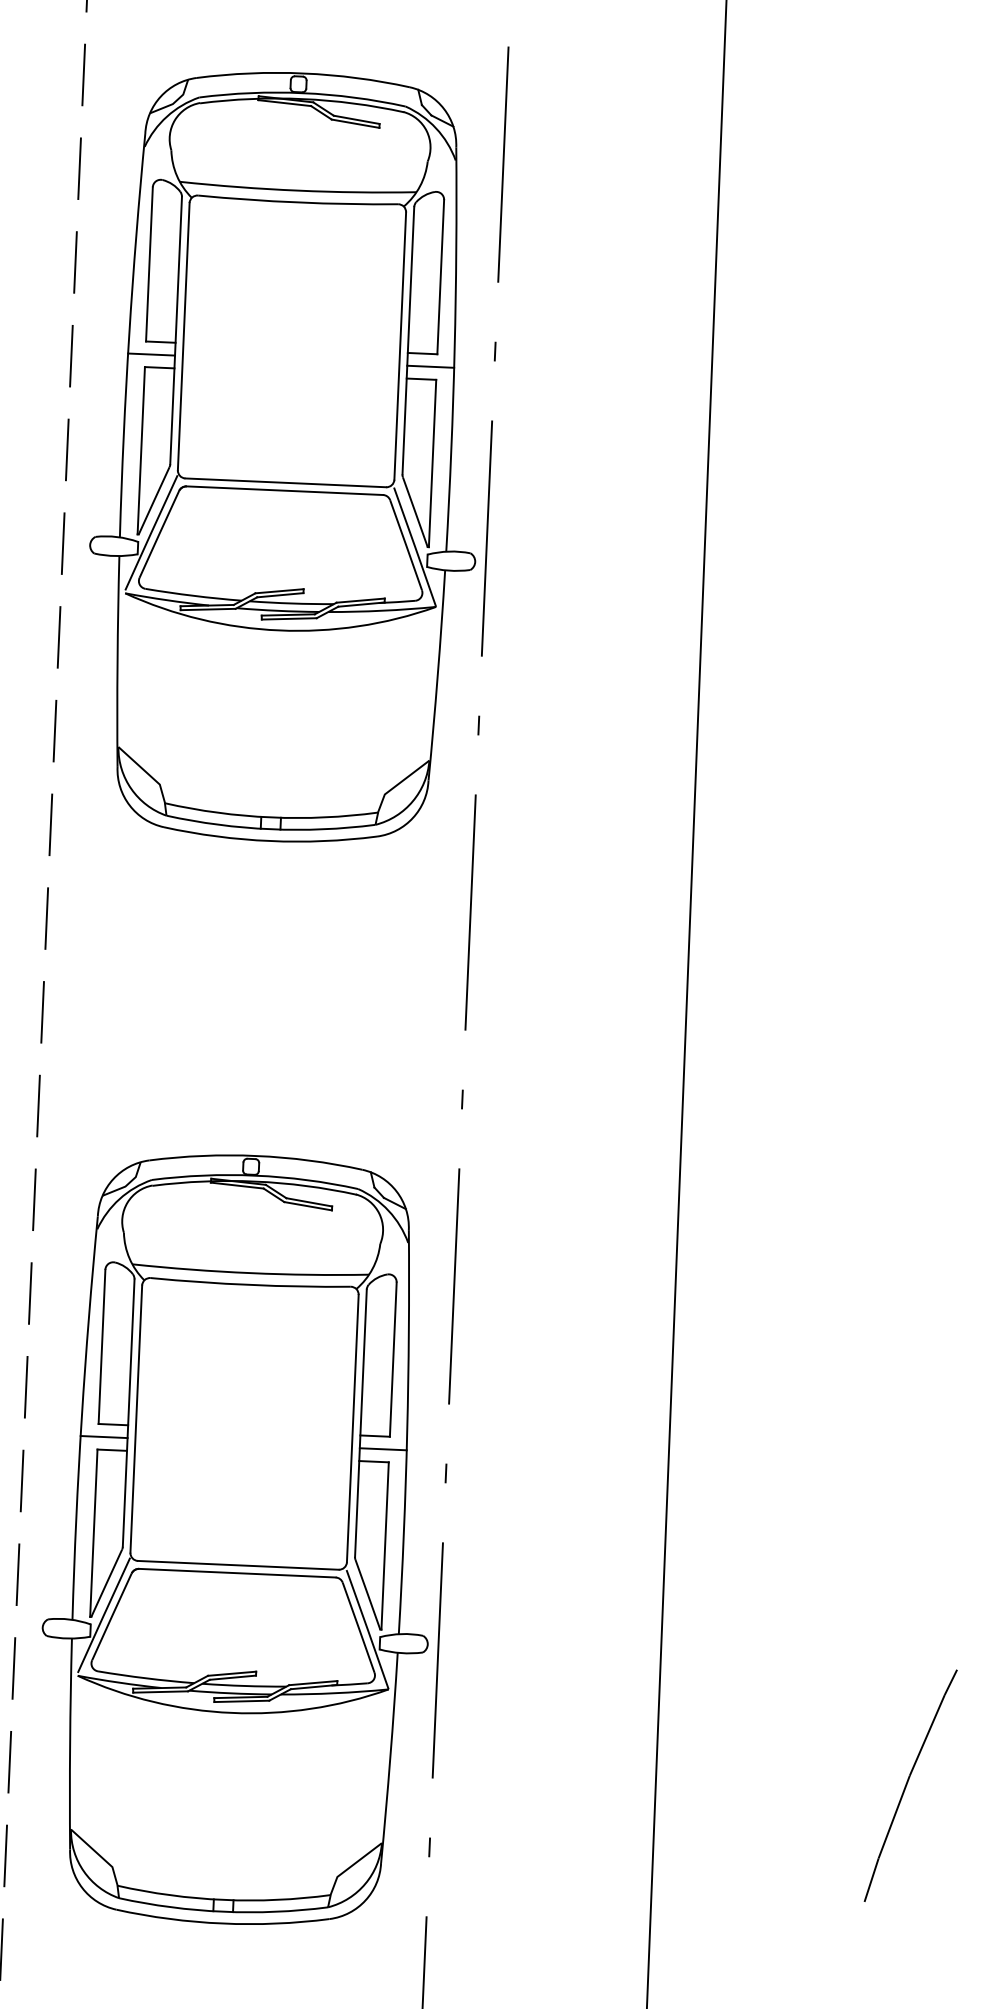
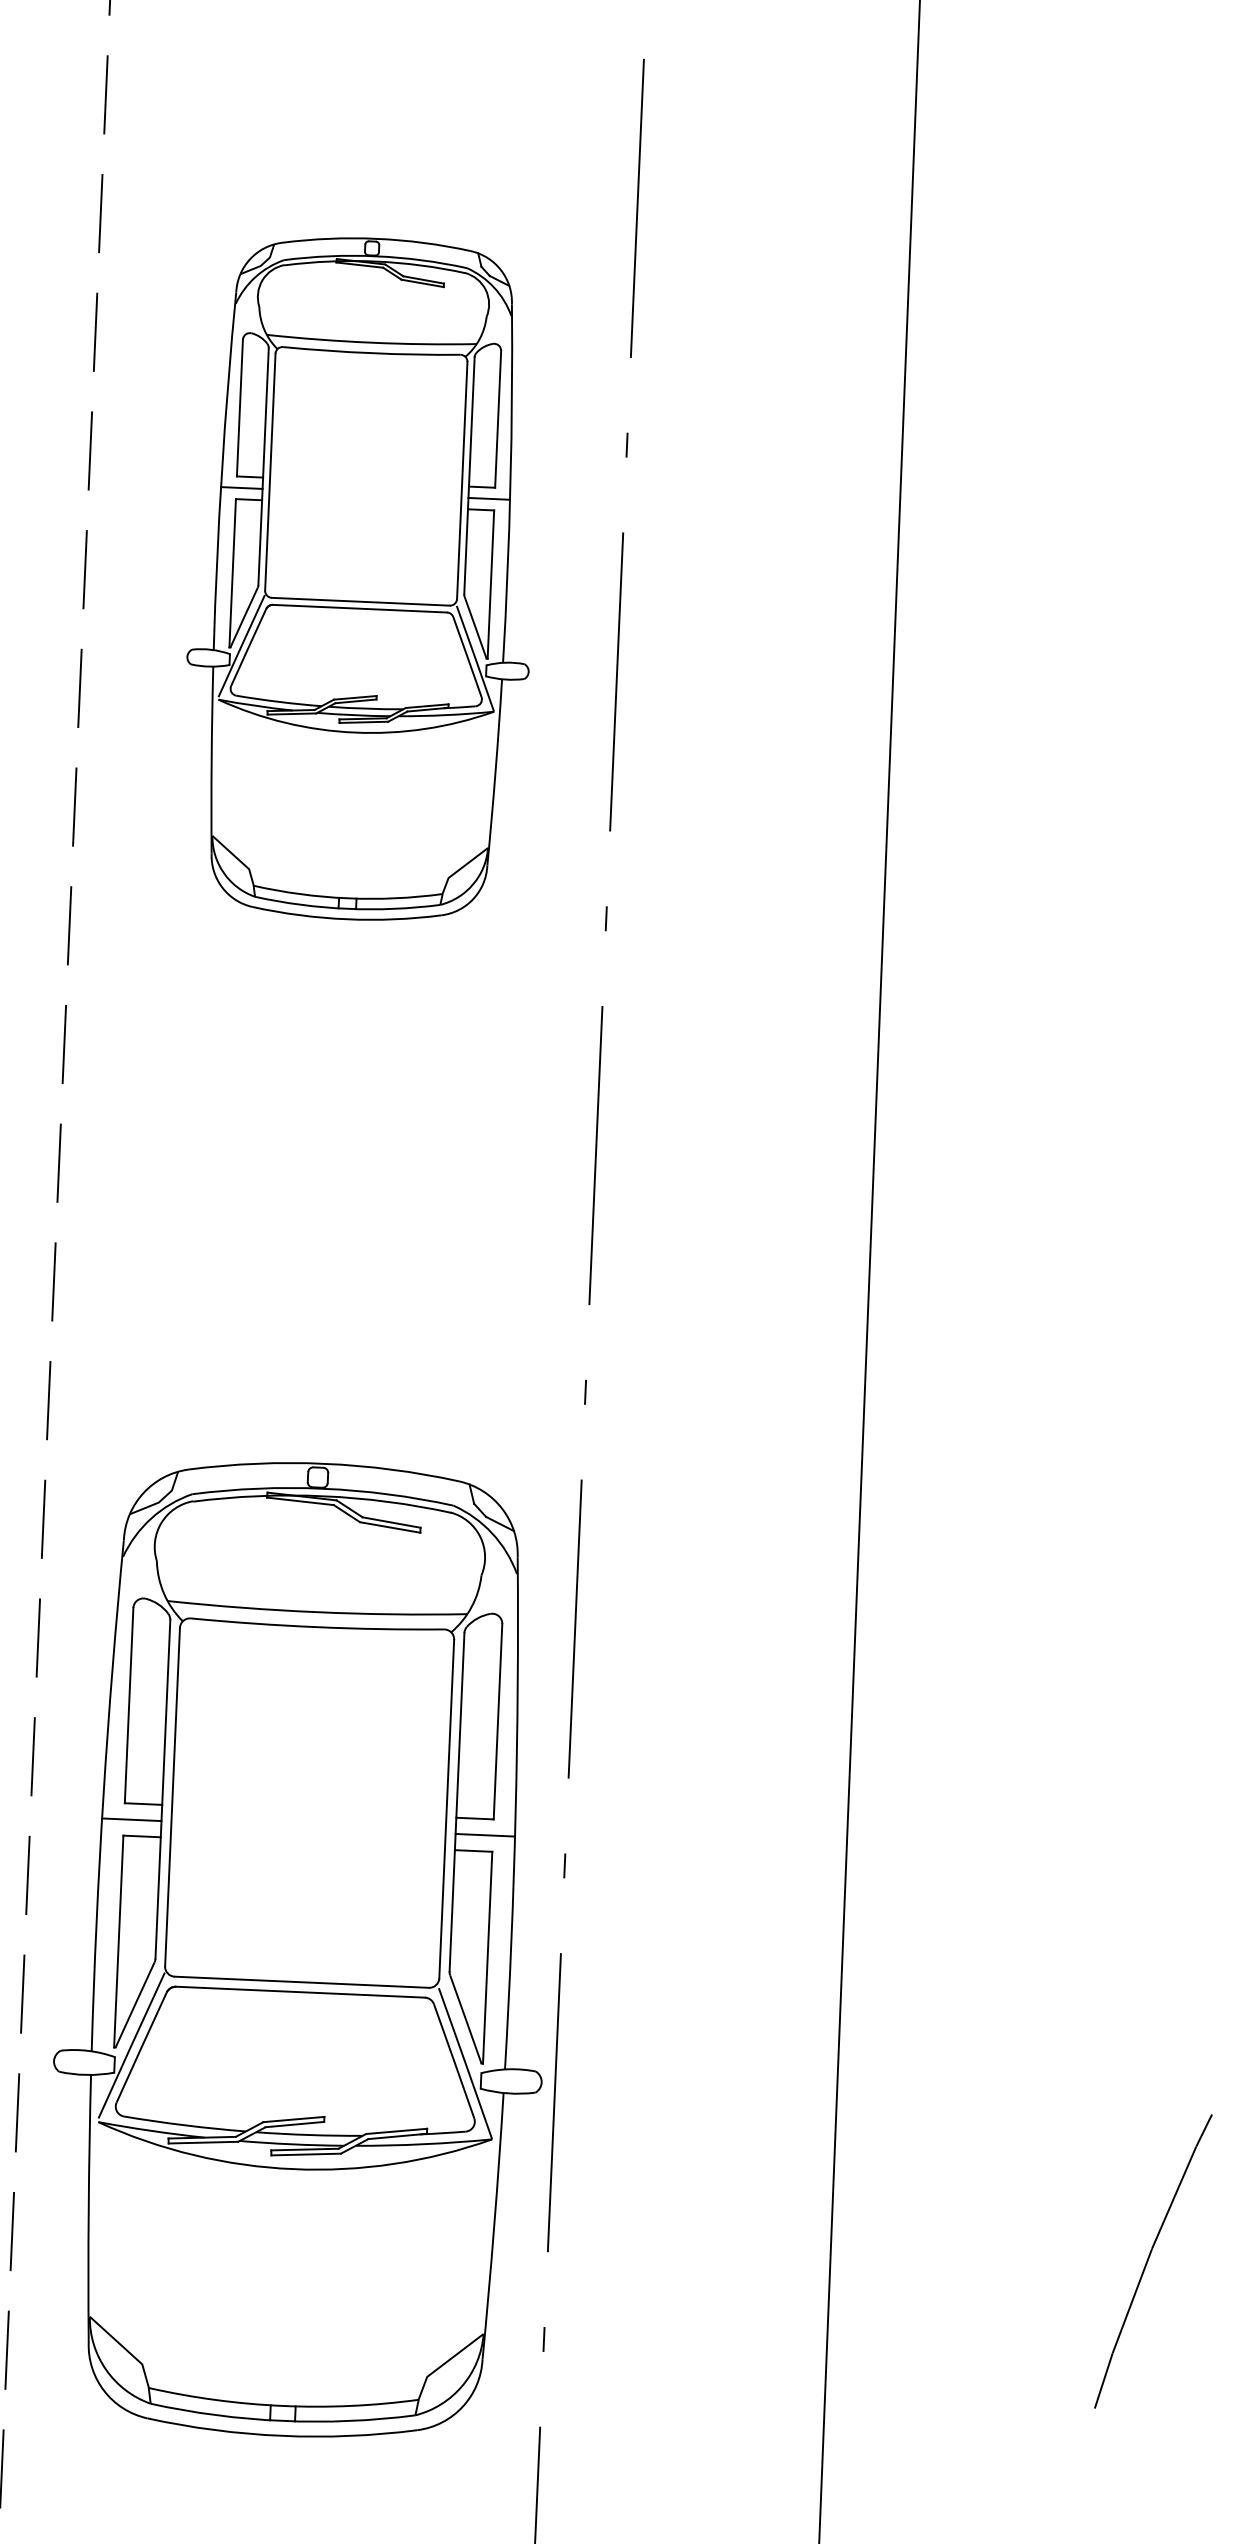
part: (282, 457) -> (357, 579), size x0.7

